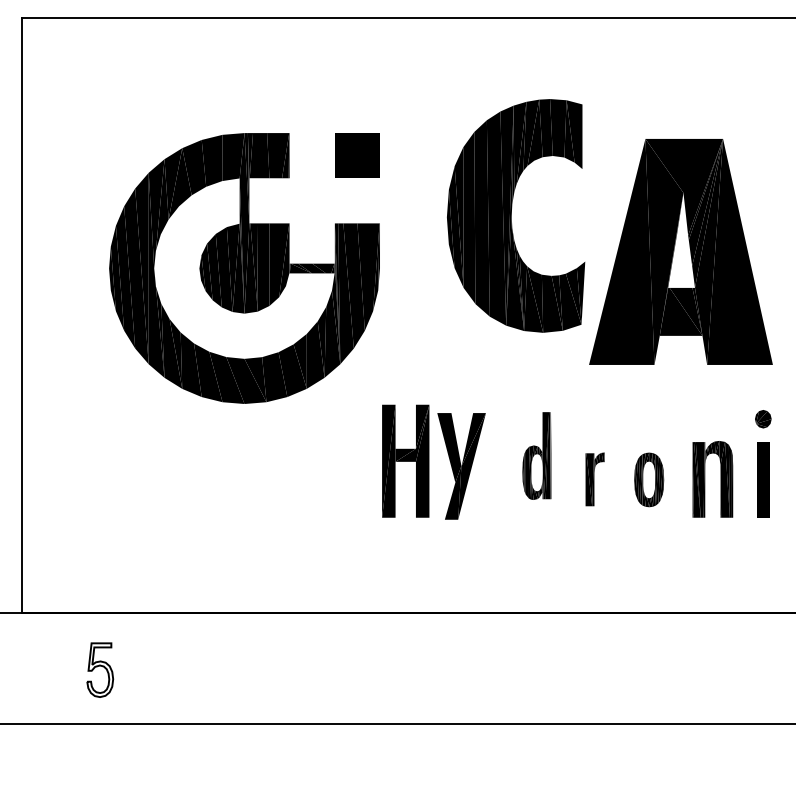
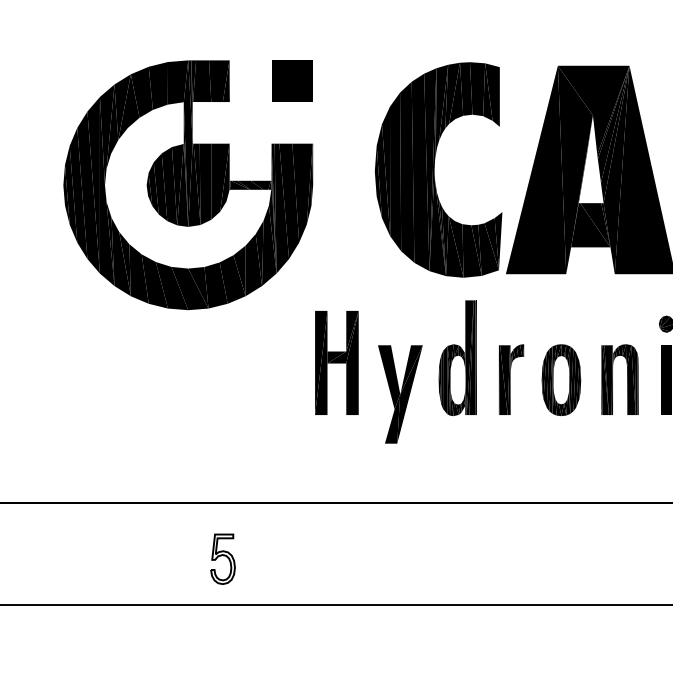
part: (516, 215) -> (439, 169), moved
part: (536, 455) -> (457, 357), size x1.43
part: (461, 466) -> (400, 394), moved
part: (594, 479) -> (510, 379), size x1.43
part: (648, 479) -> (560, 379), size x1.43
part: (100, 669) -> (223, 558), moved

